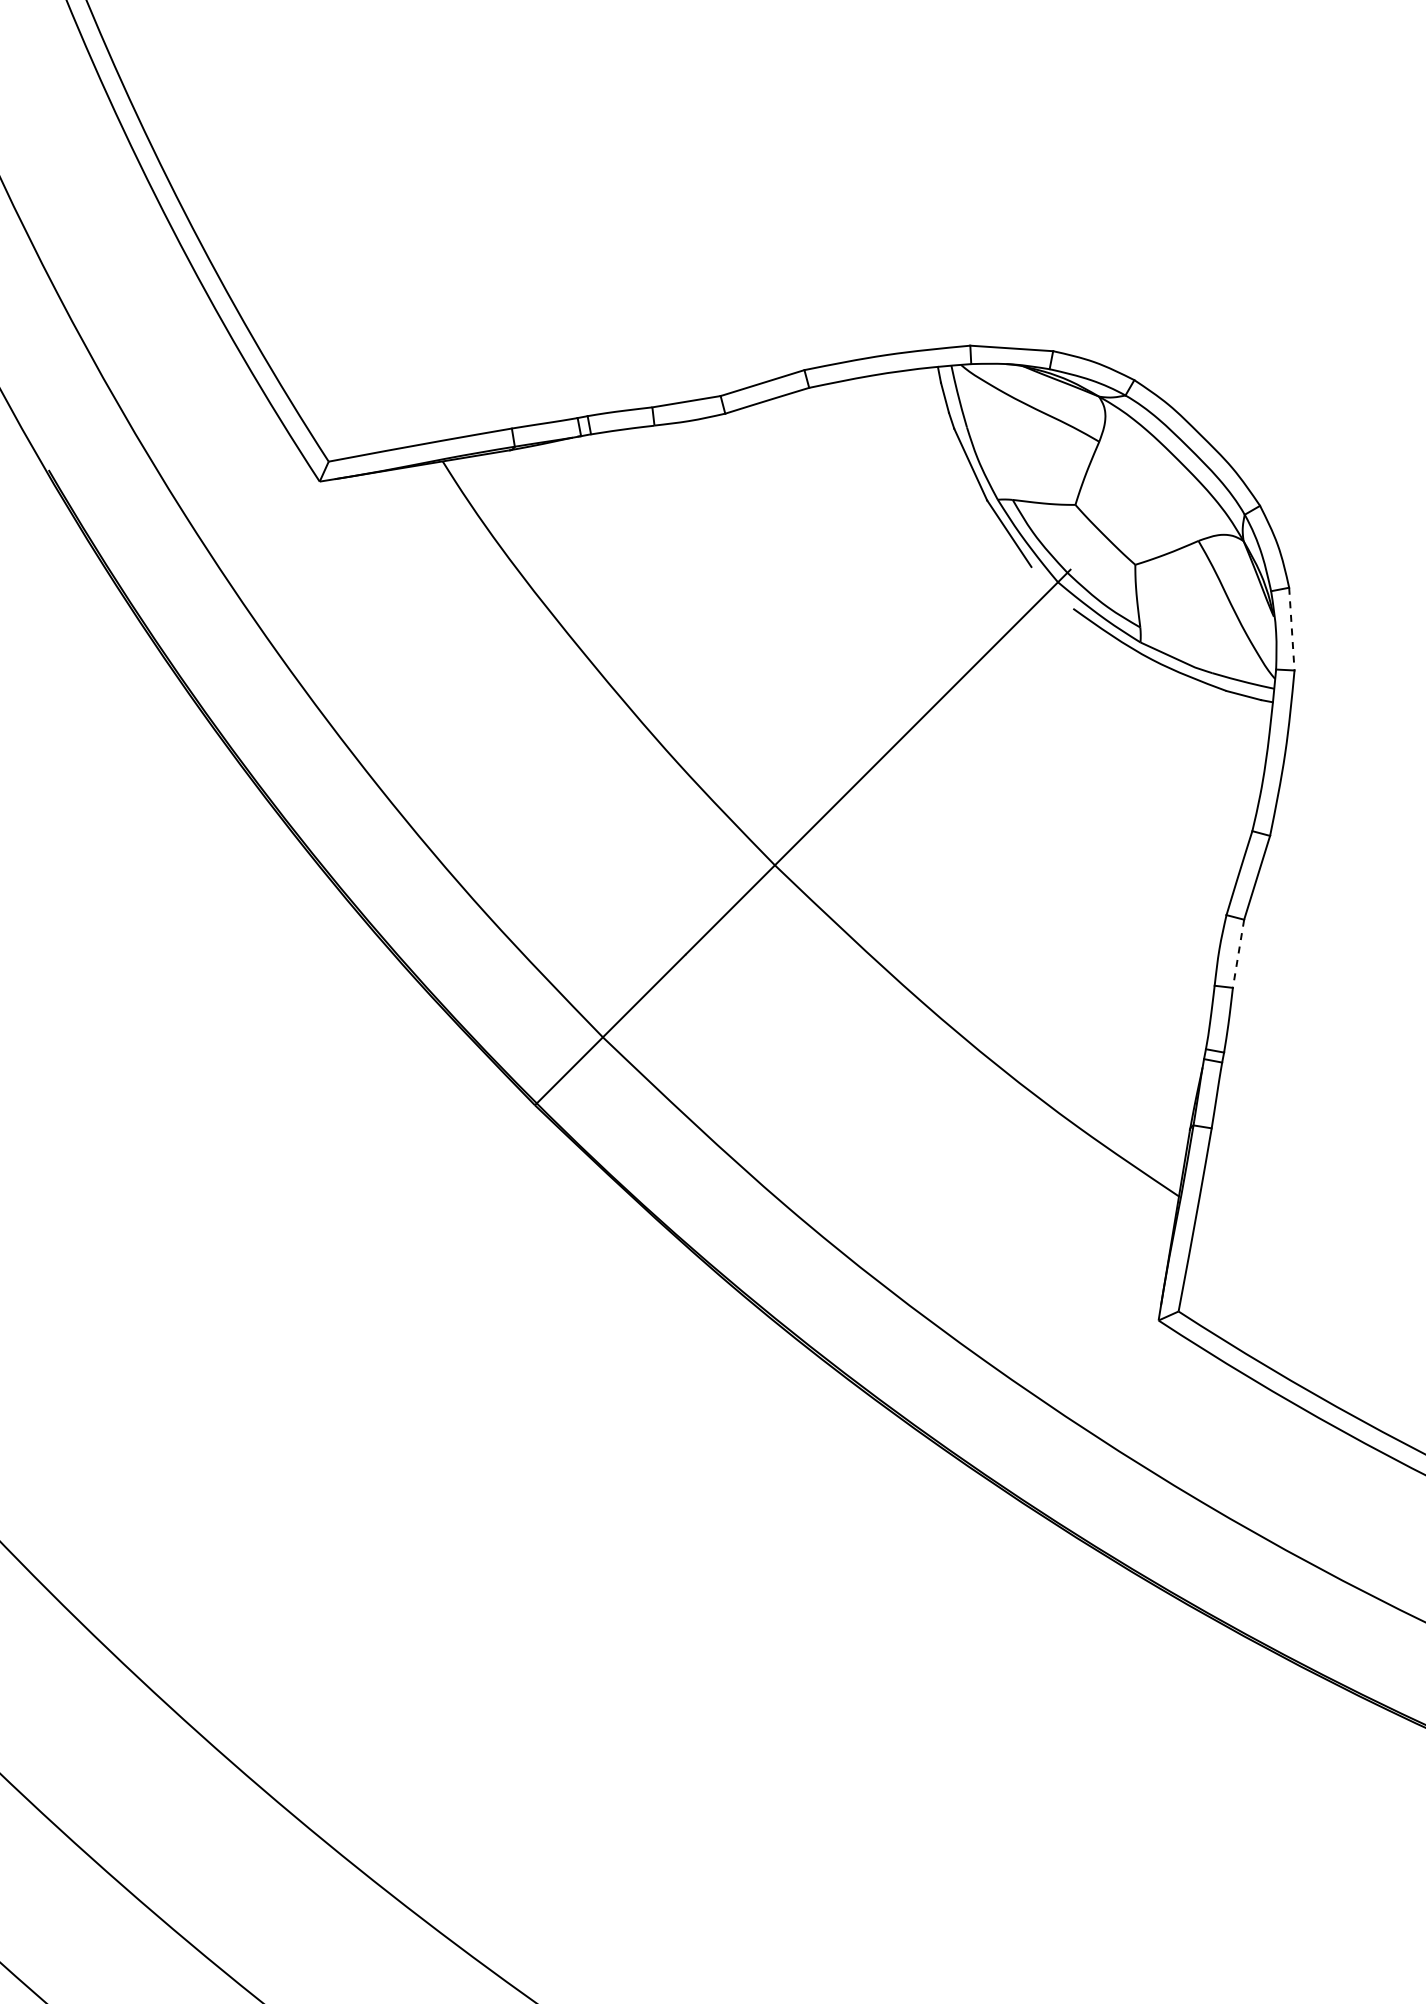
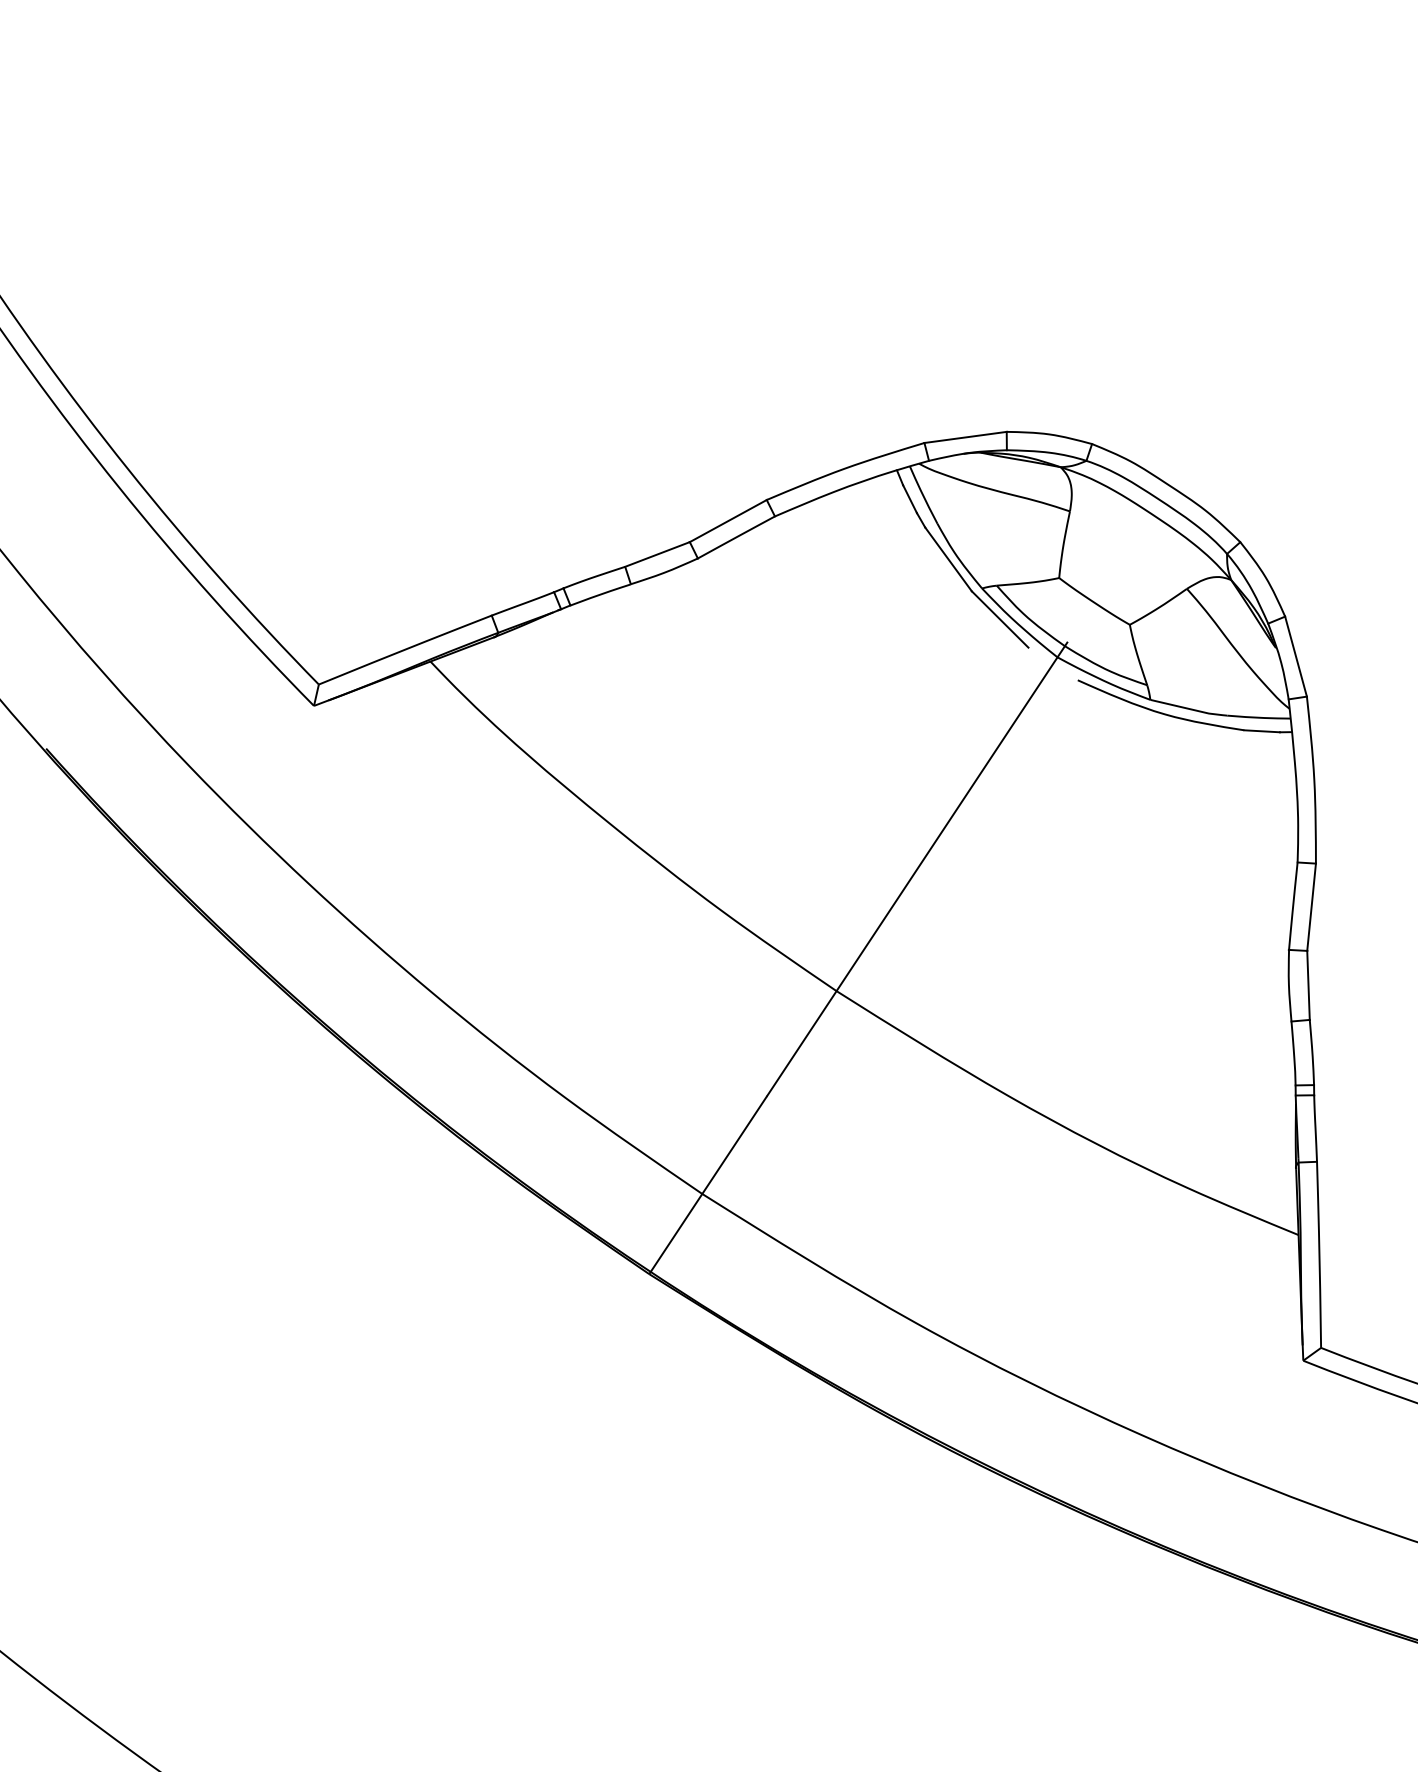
line: (1291, 629) -> (1295, 657), dashed -> solid
line: (1238, 953) -> (1308, 985), dashed -> solid

